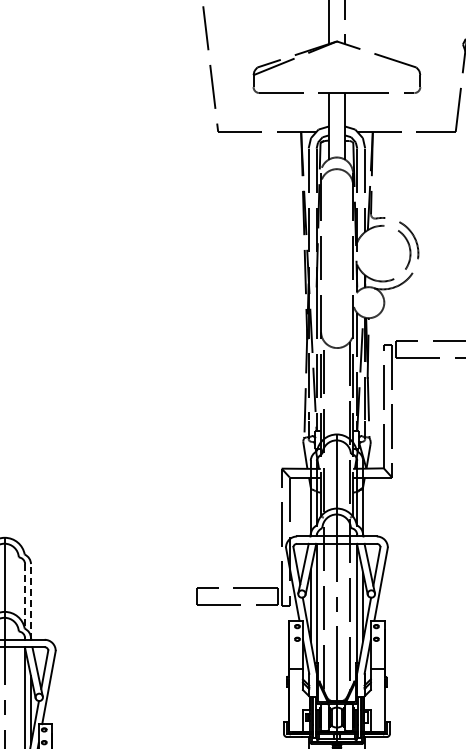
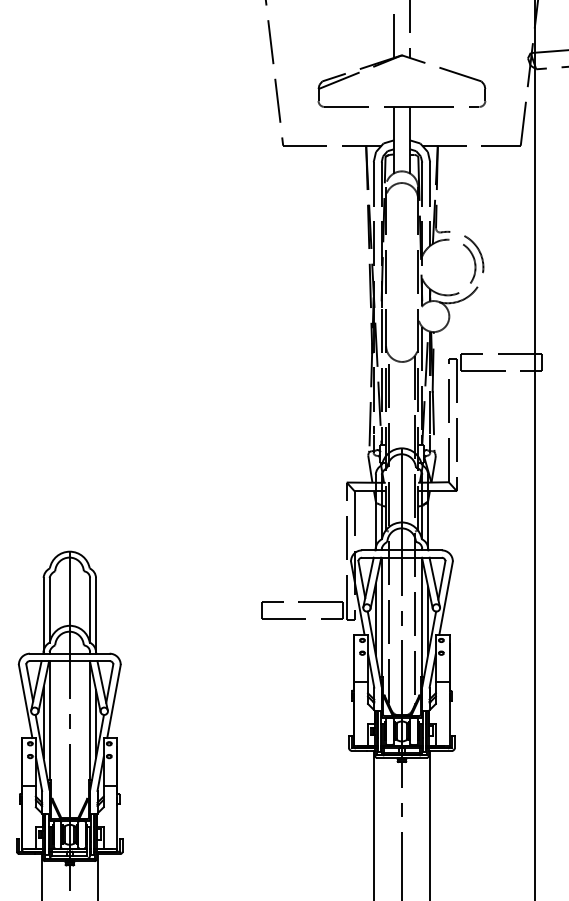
line: (25, 596) -> (90, 610), dashed -> solid
line: (31, 601) -> (96, 615), dashed -> solid

